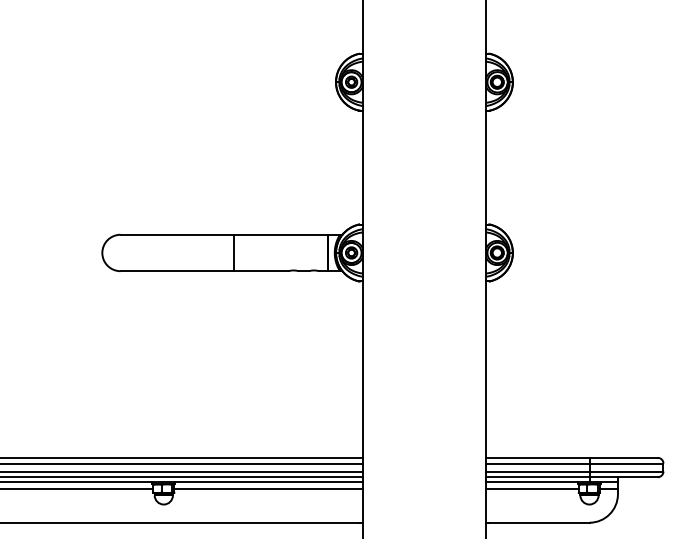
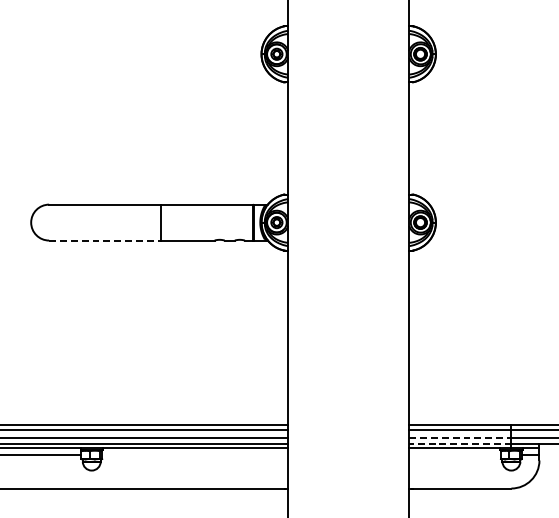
line: (177, 271) -> (105, 240), solid -> dashed
line: (537, 471) -> (460, 438), solid -> dashed
line: (537, 477) -> (460, 443), solid -> dashed
line: (268, 488) -> (194, 454), removed
line: (531, 488) -> (454, 454), removed

